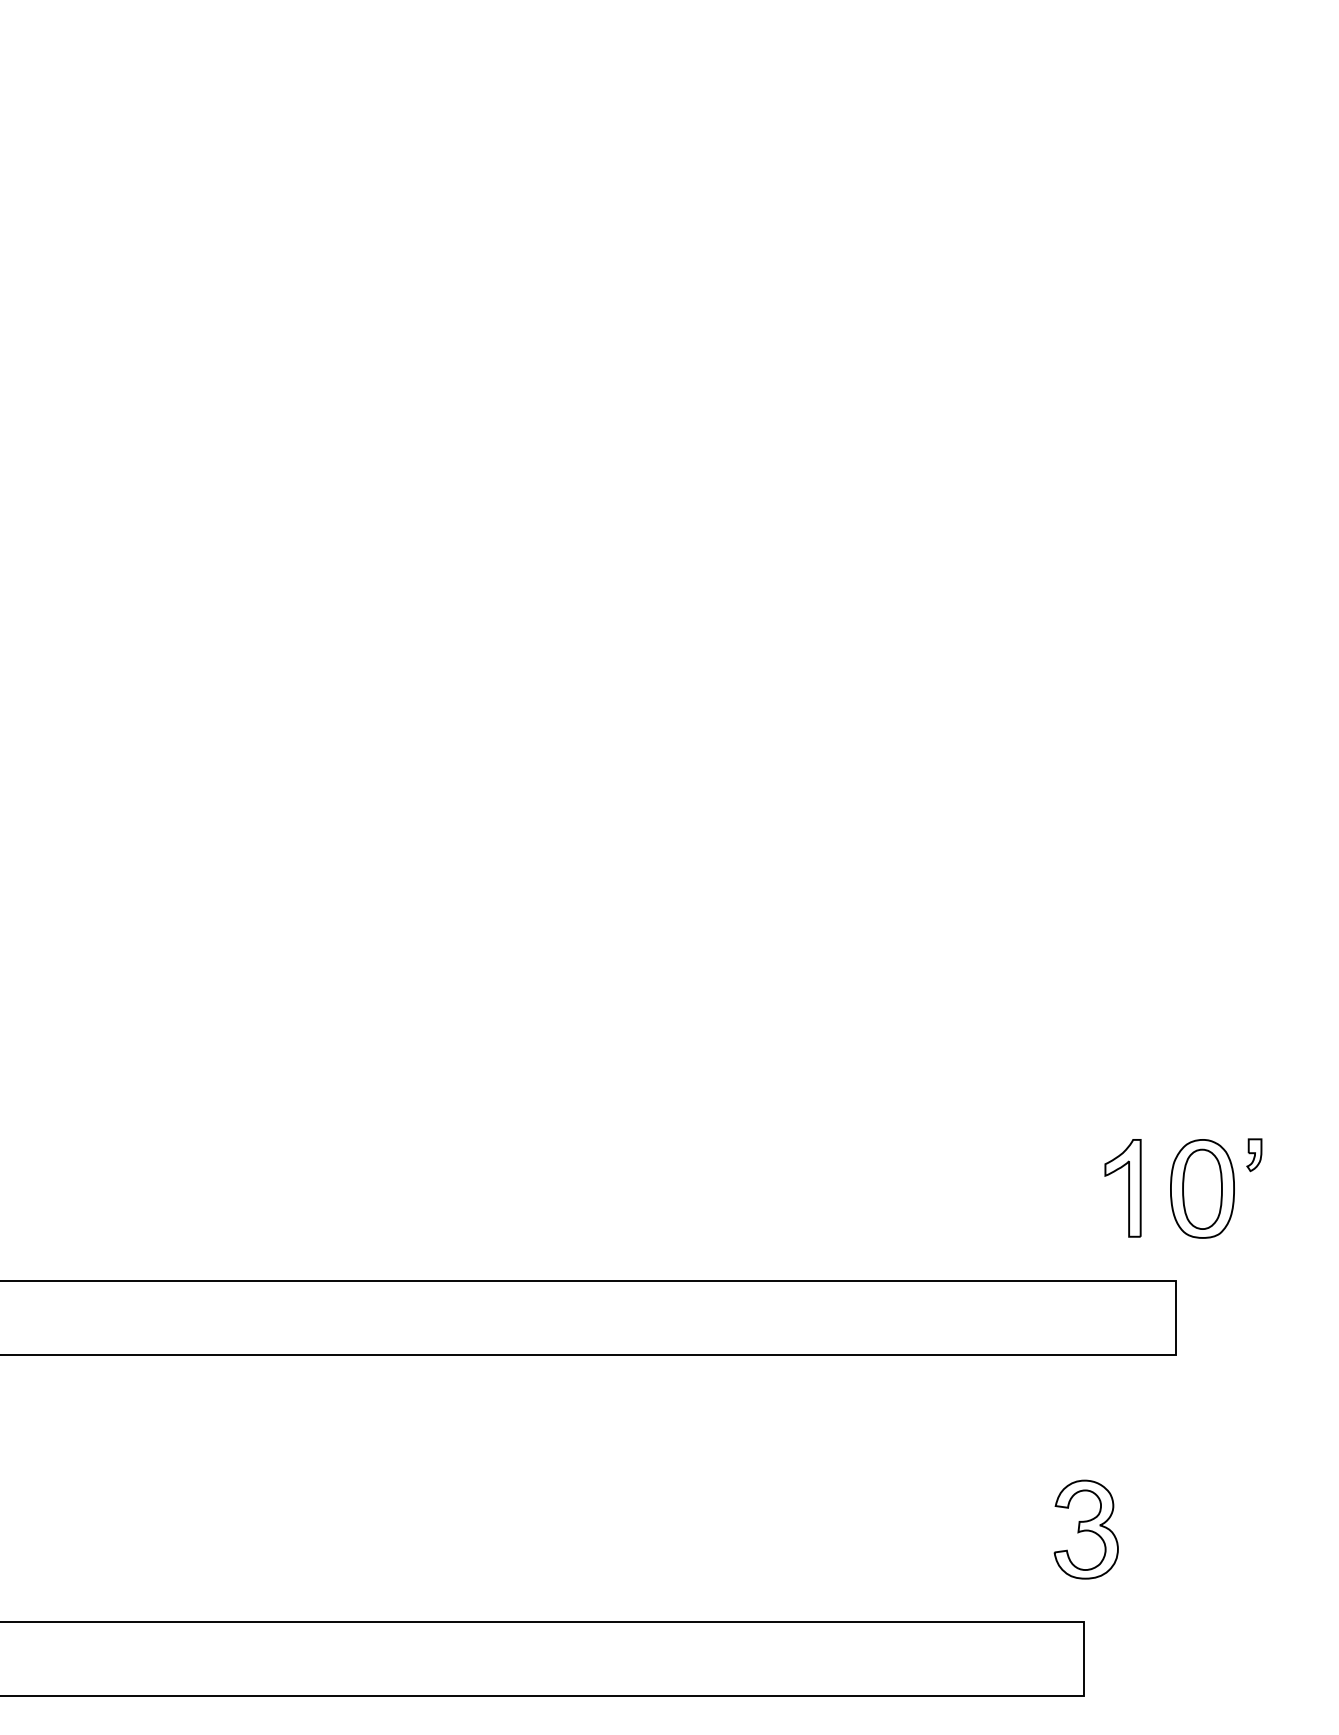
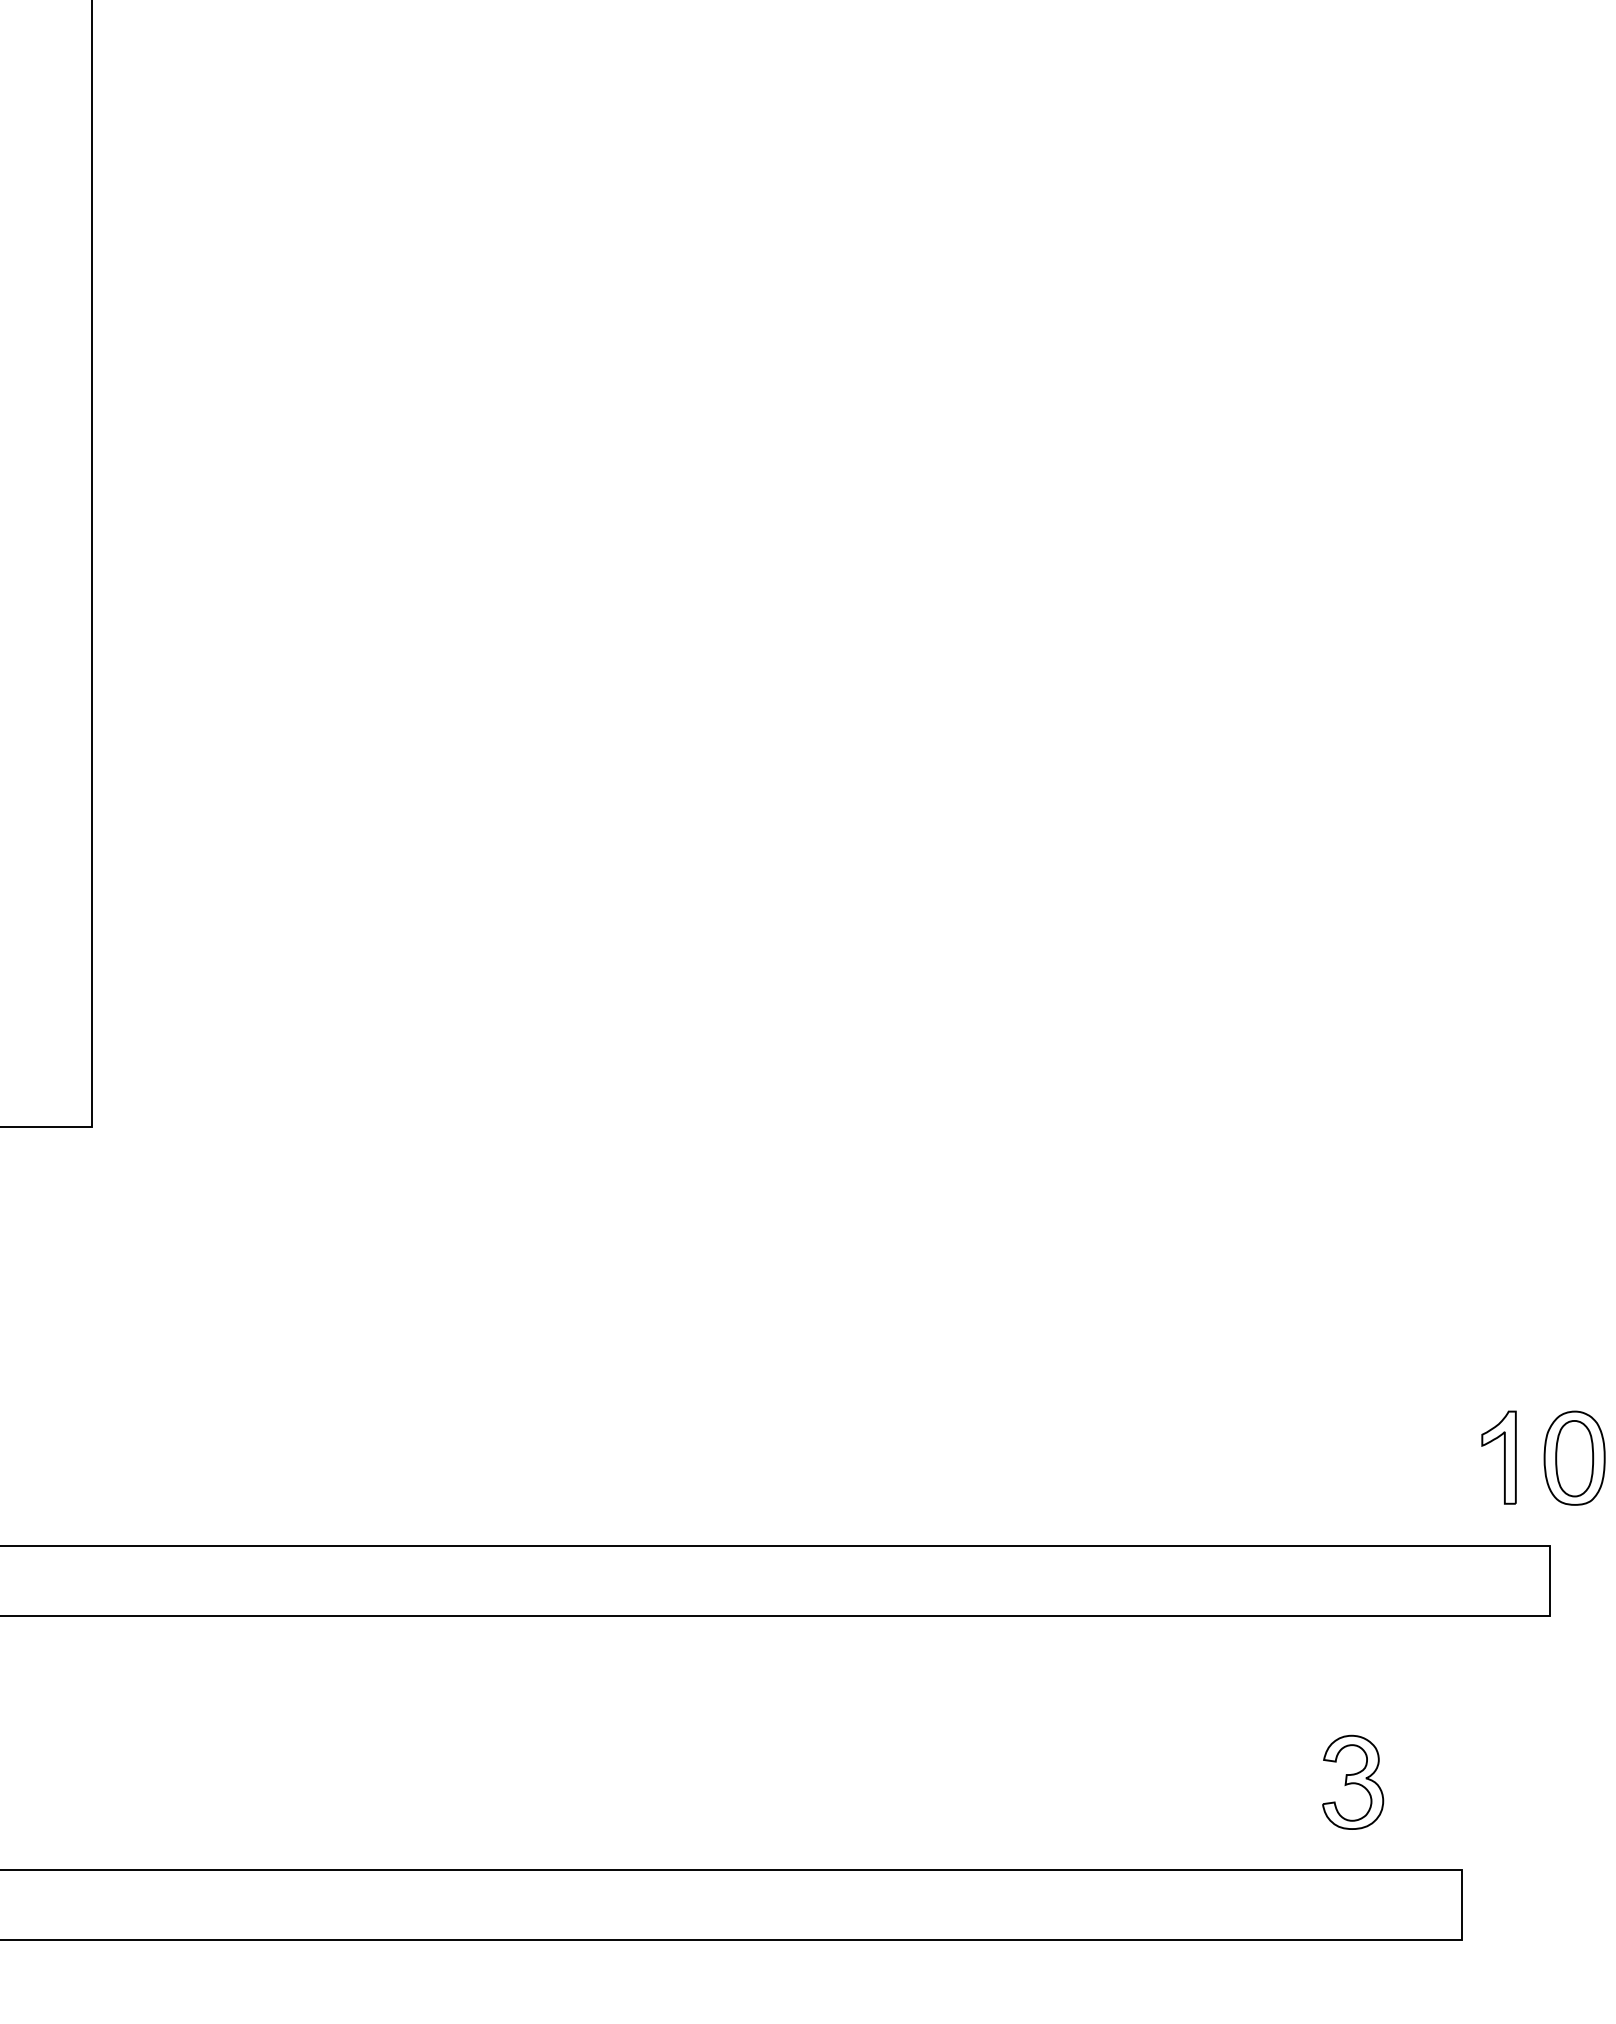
part: (1086, 1528) -> (1353, 1781), moved

